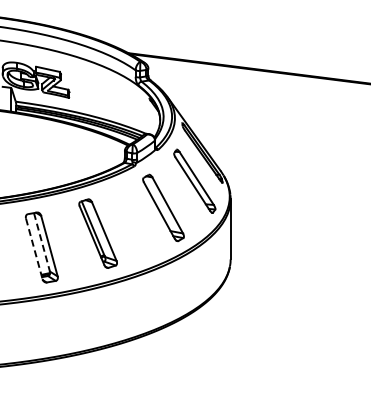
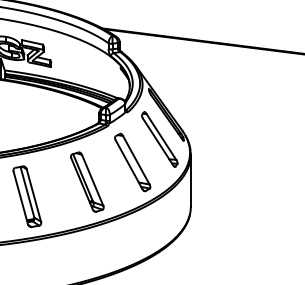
part: (97, 233) -> (86, 181), moved
line: (42, 242) -> (27, 192), dashed -> solid
line: (34, 249) -> (20, 198), dashed -> solid

